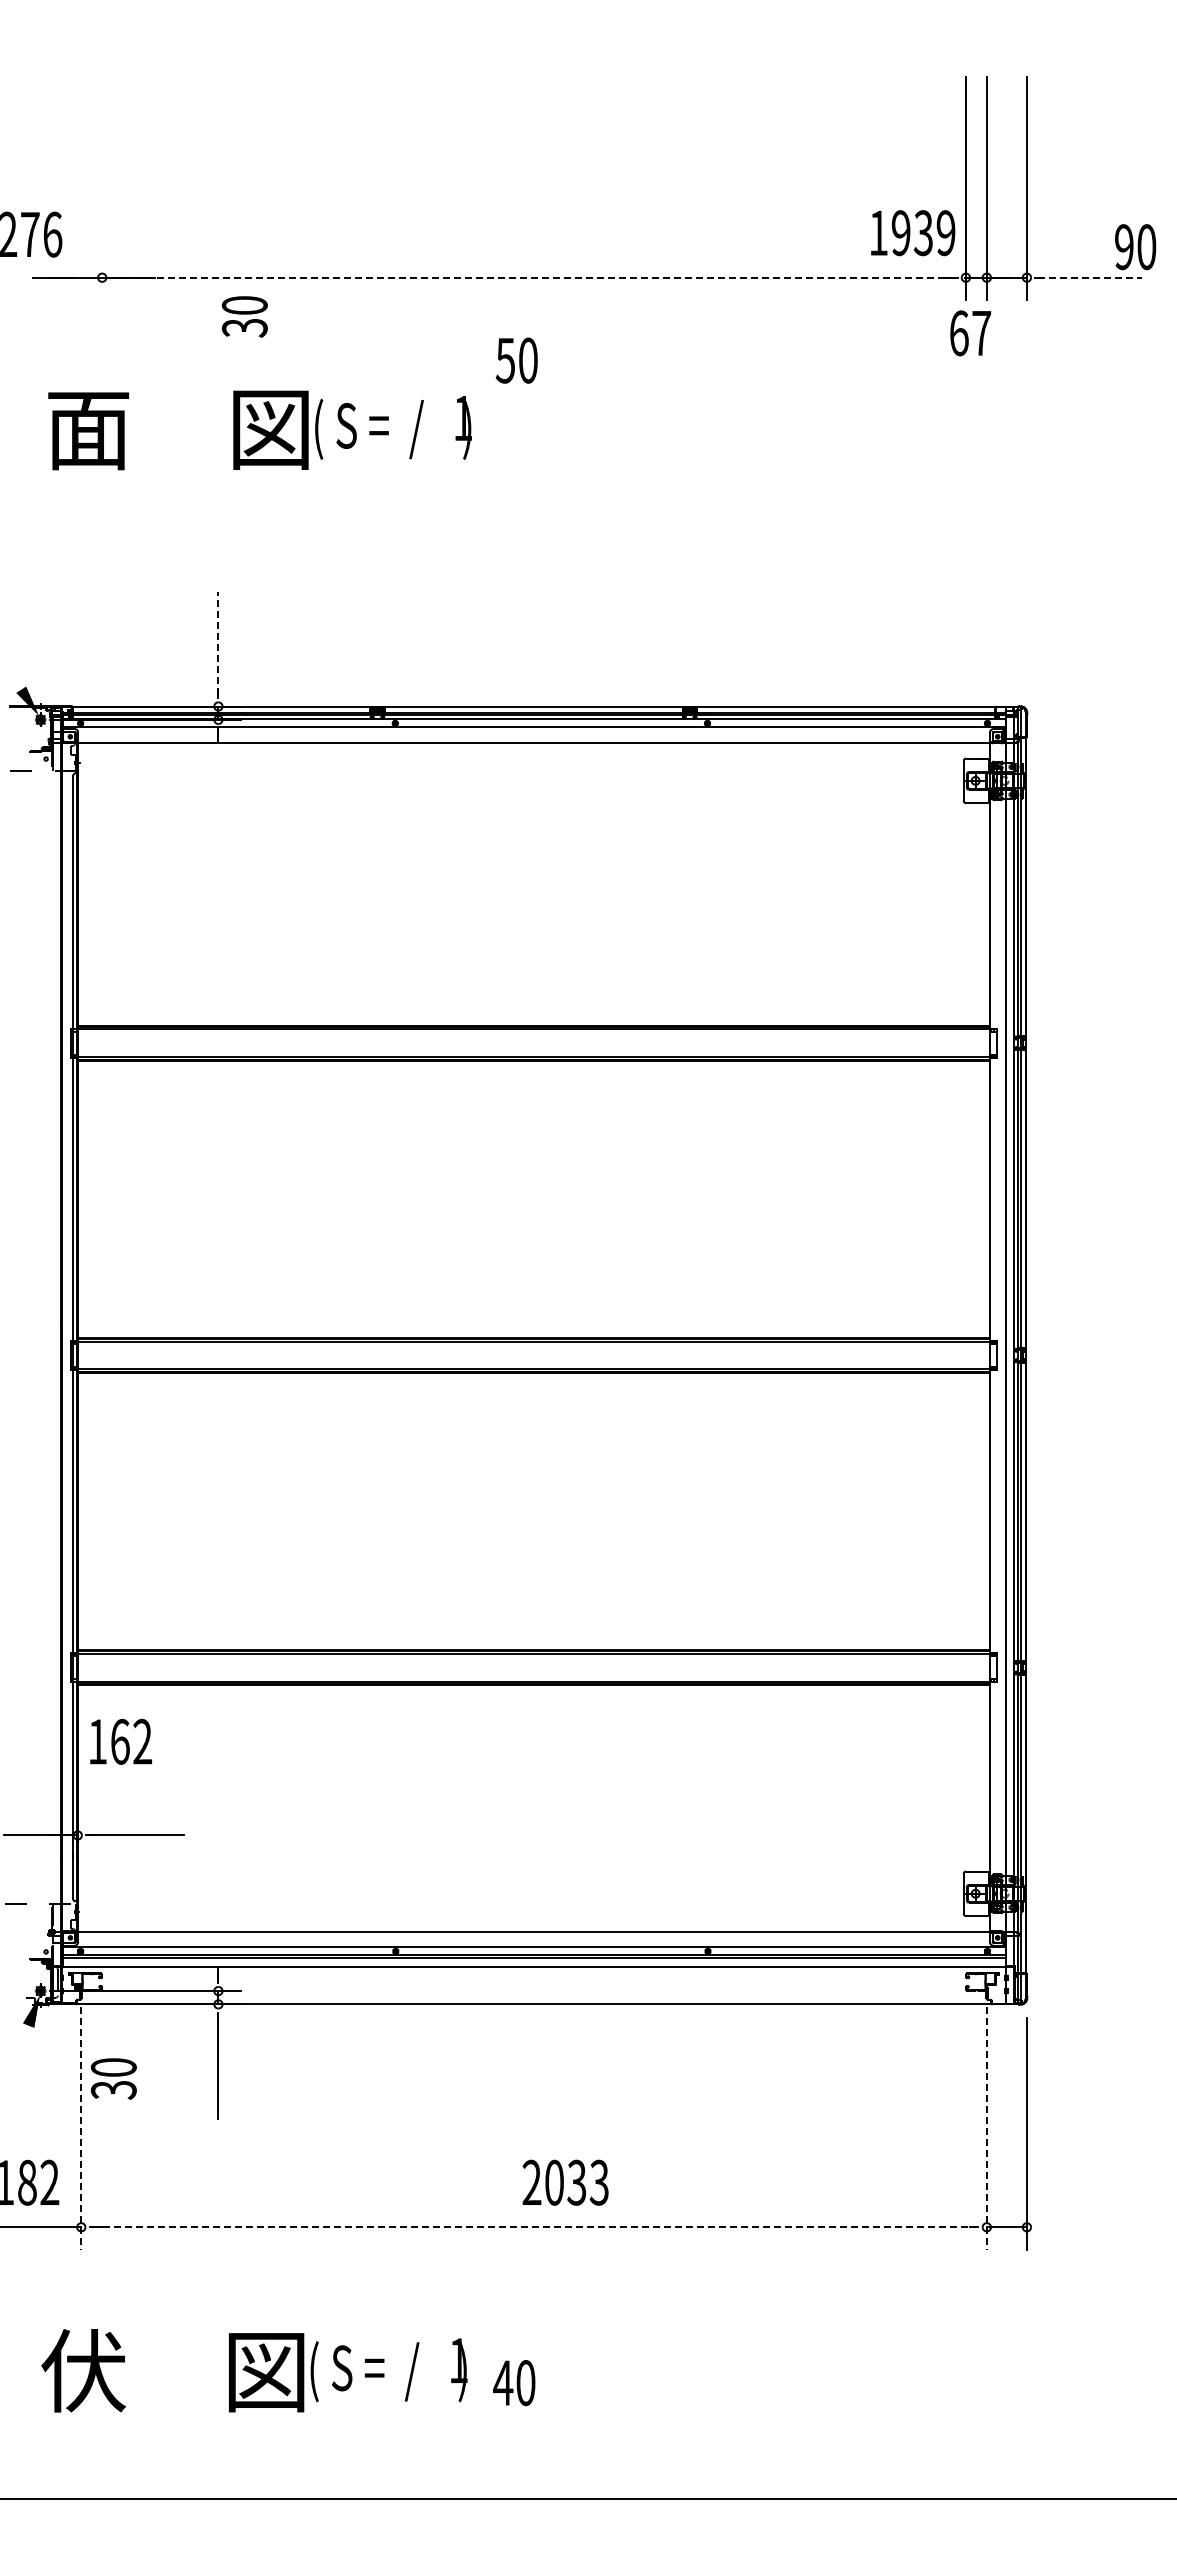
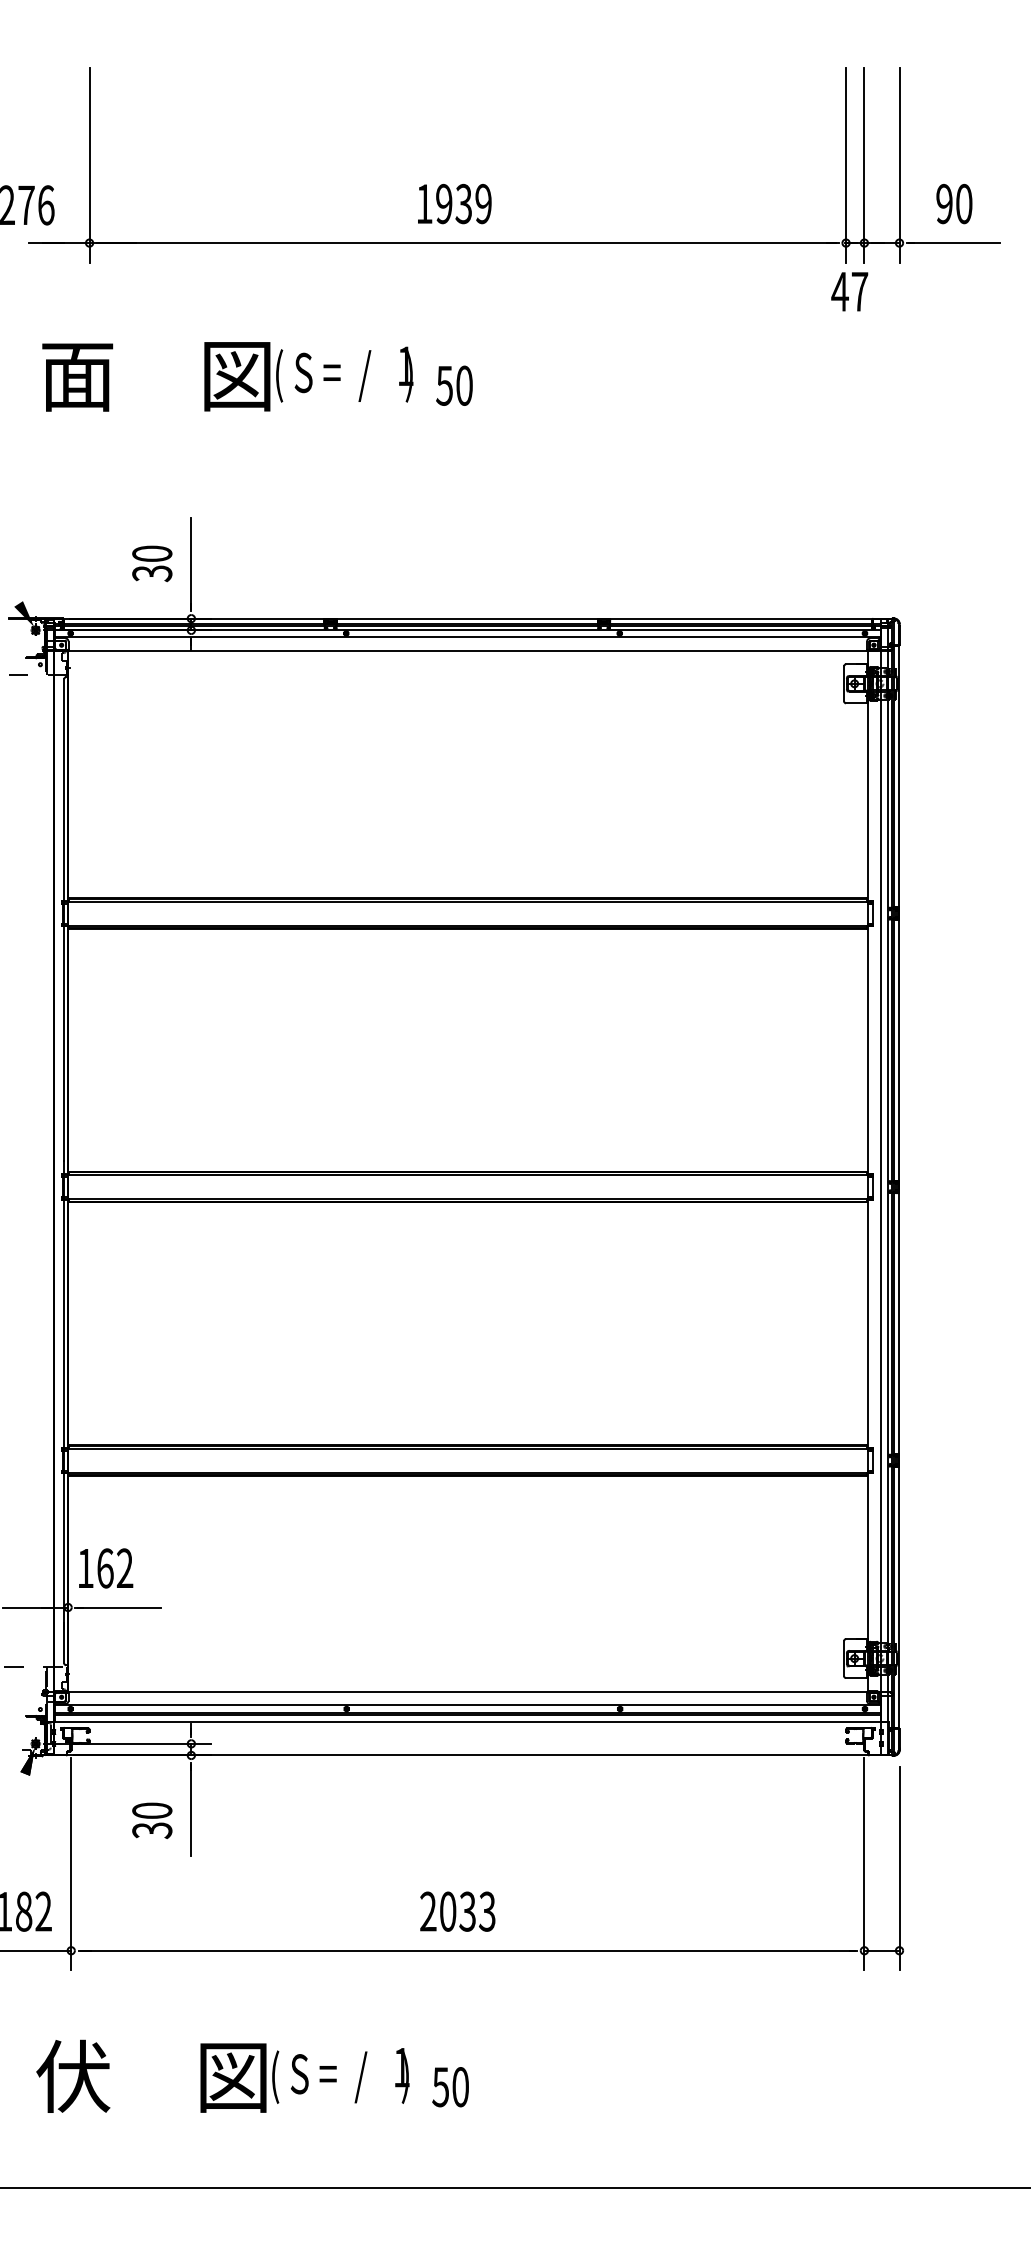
line: (102, 188) -> (89, 164), added
text: (913, 233) -> (455, 204), moved
text: (1135, 247) -> (954, 204), moved
line: (534, 277) -> (468, 242), dashed -> solid
line: (1089, 277) -> (954, 242), dashed -> solid
text: (244, 316) -> (152, 563), moved
text: (958, 333) -> (839, 291), 67 -> 47
text: (516, 360) -> (454, 385), moved
line: (218, 643) -> (191, 563), dashed -> solid
text: (120, 1741) -> (105, 1568), moved
text: (113, 2078) -> (152, 1820), moved
line: (81, 2128) -> (71, 1864), dashed -> solid
line: (986, 2128) -> (864, 1864), dashed -> solid
text: (565, 2182) -> (457, 1911), moved
line: (534, 2227) -> (468, 1950), dashed -> solid
text: (503, 2383) -> (441, 2087), 40 -> 50

